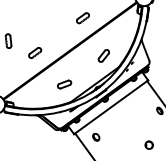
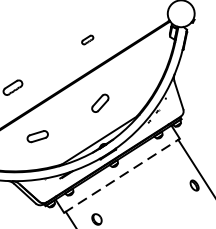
part: (82, 18) -> (86, 40), size x0.6
part: (103, 55) -> (99, 102), moved
part: (64, 84) -> (37, 136), moved
line: (111, 107) -> (122, 176), solid -> dashed

